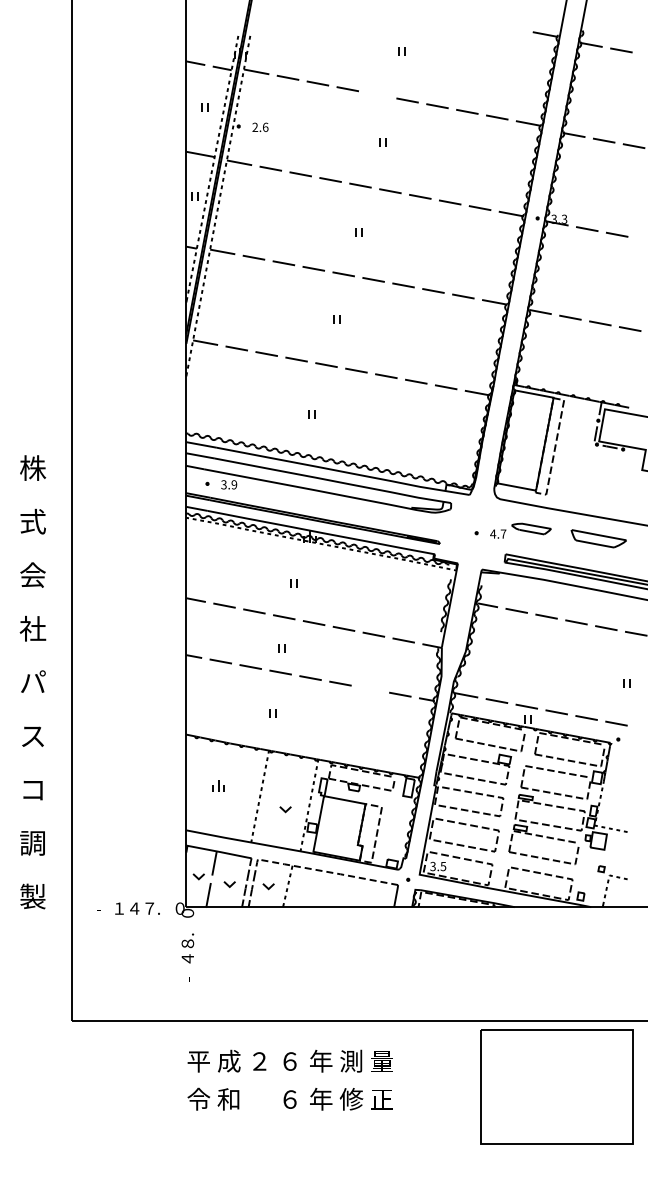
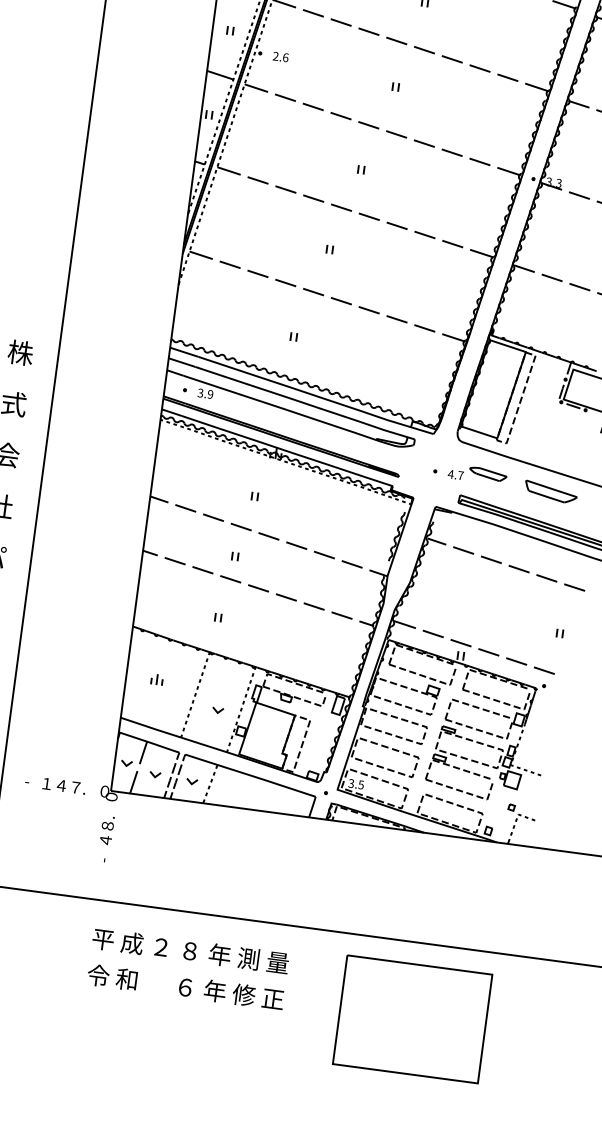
line: (377, 94) -> (396, 40), added
line: (370, 688) -> (314, 605), added
line: (328, 872) -> (250, 775), dashed -> solid
text: (289, 1061) -> (189, 951), ６ -> ８
part: (556, 1086) -> (412, 1018), moved

